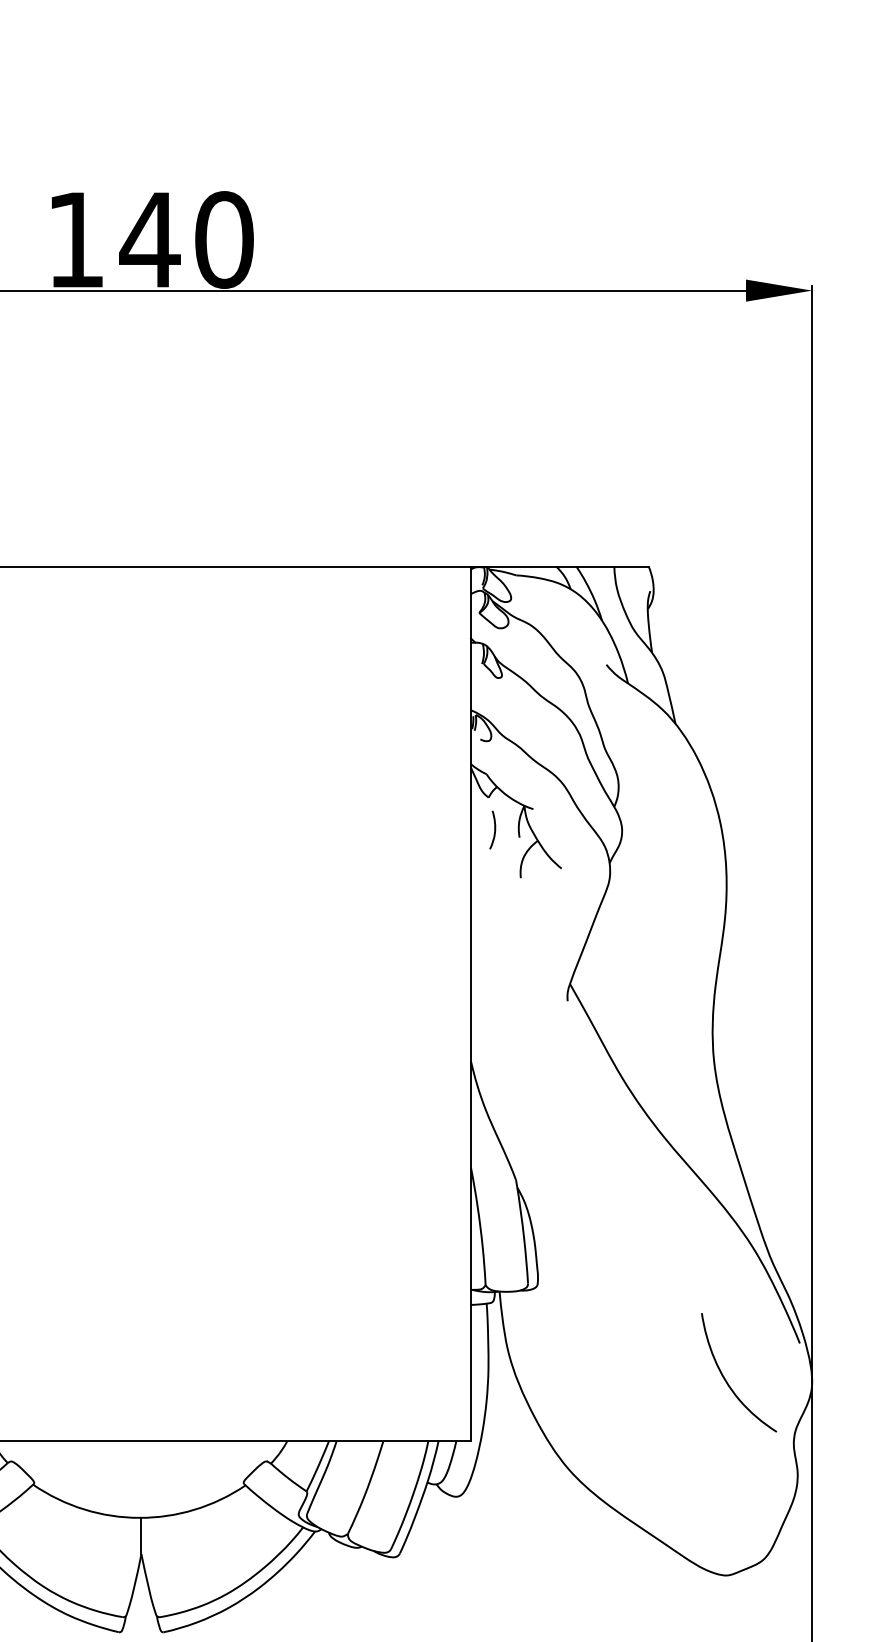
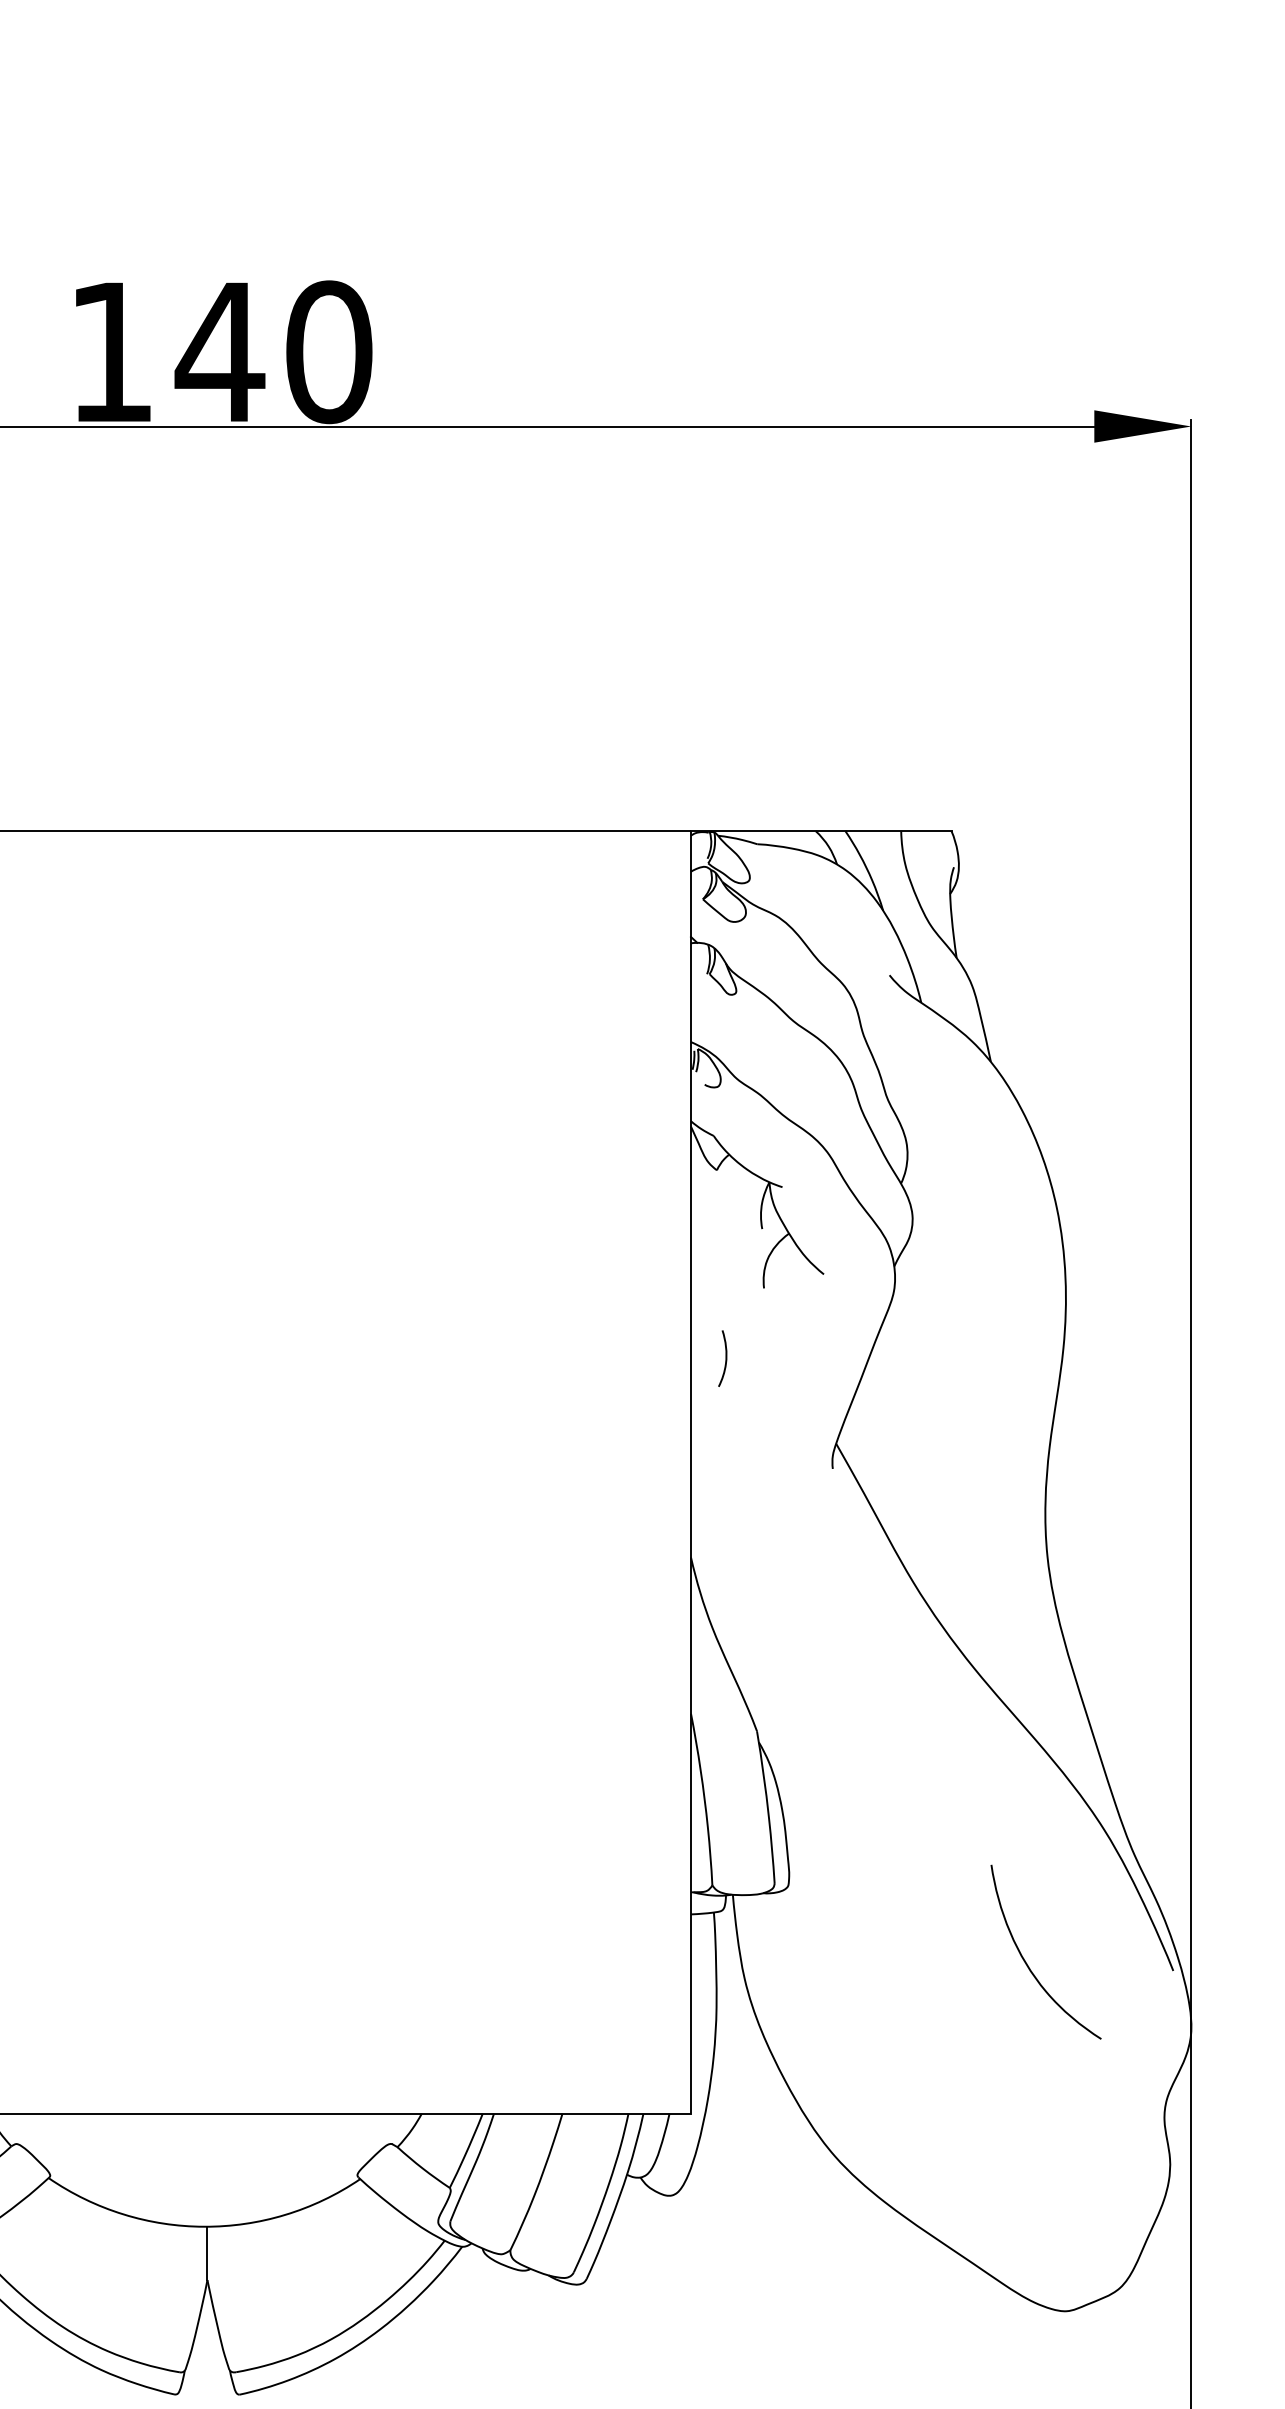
curve: (494, 829) -> (725, 1357), moved
curve: (726, 1379) -> (1027, 1962), moved

